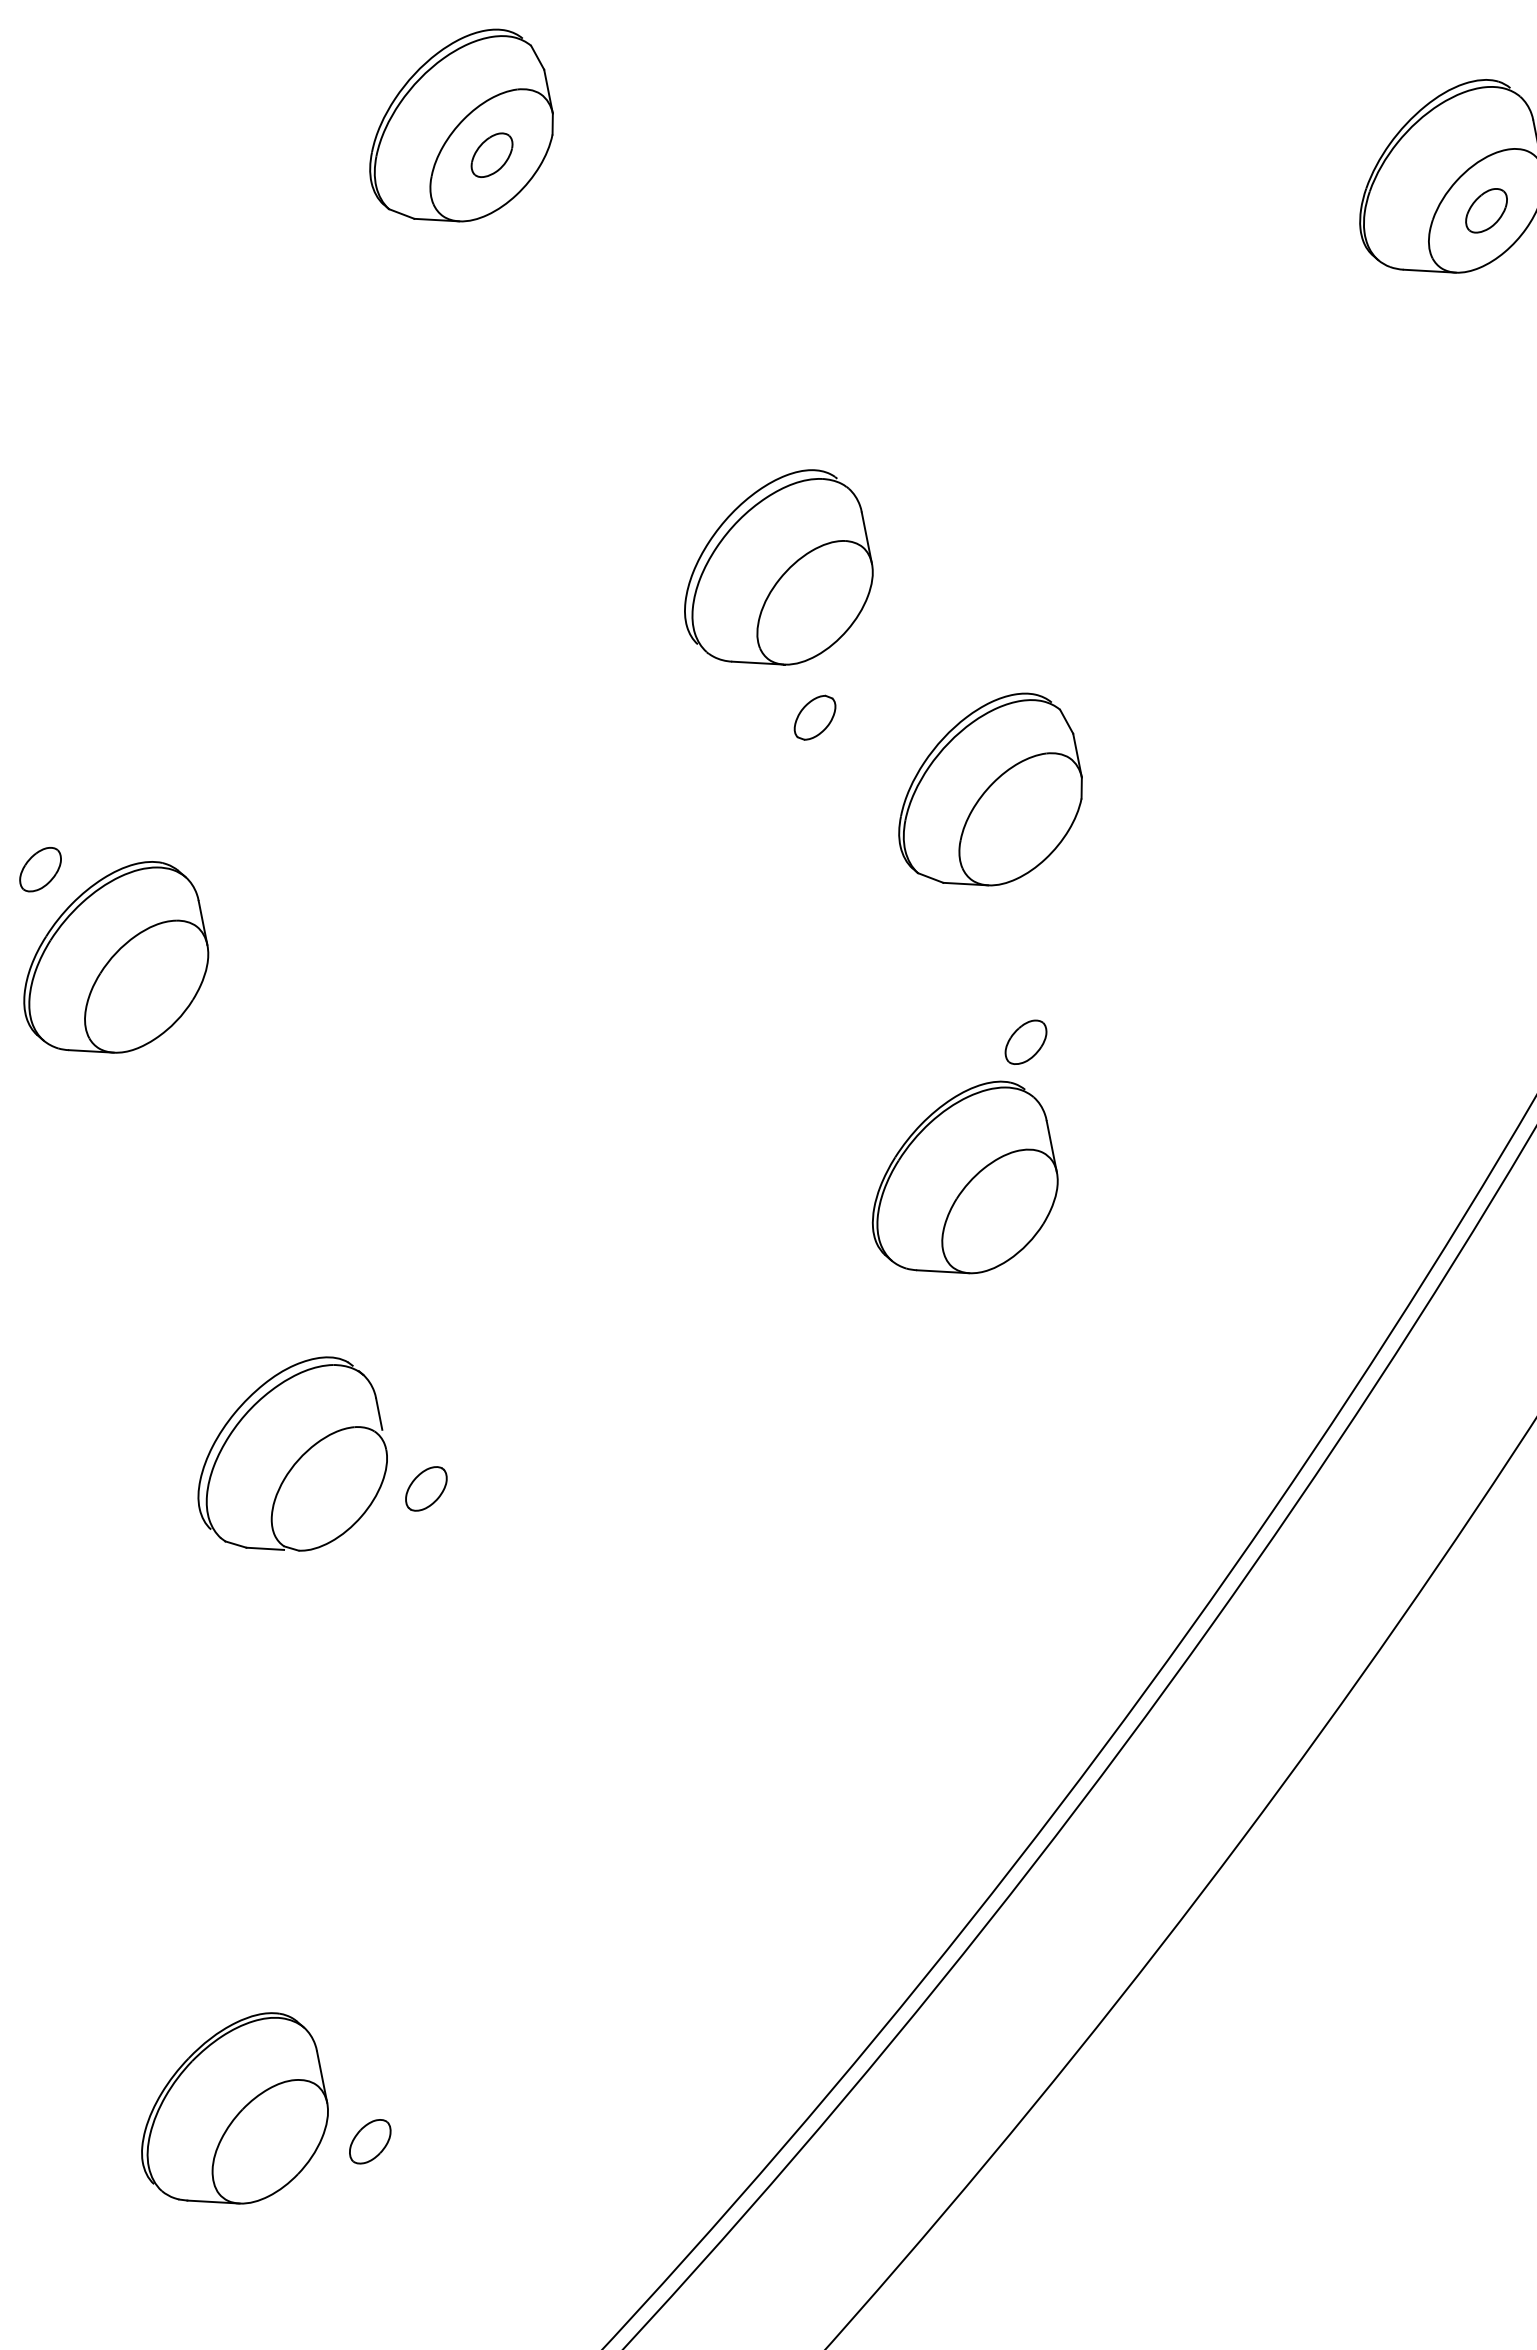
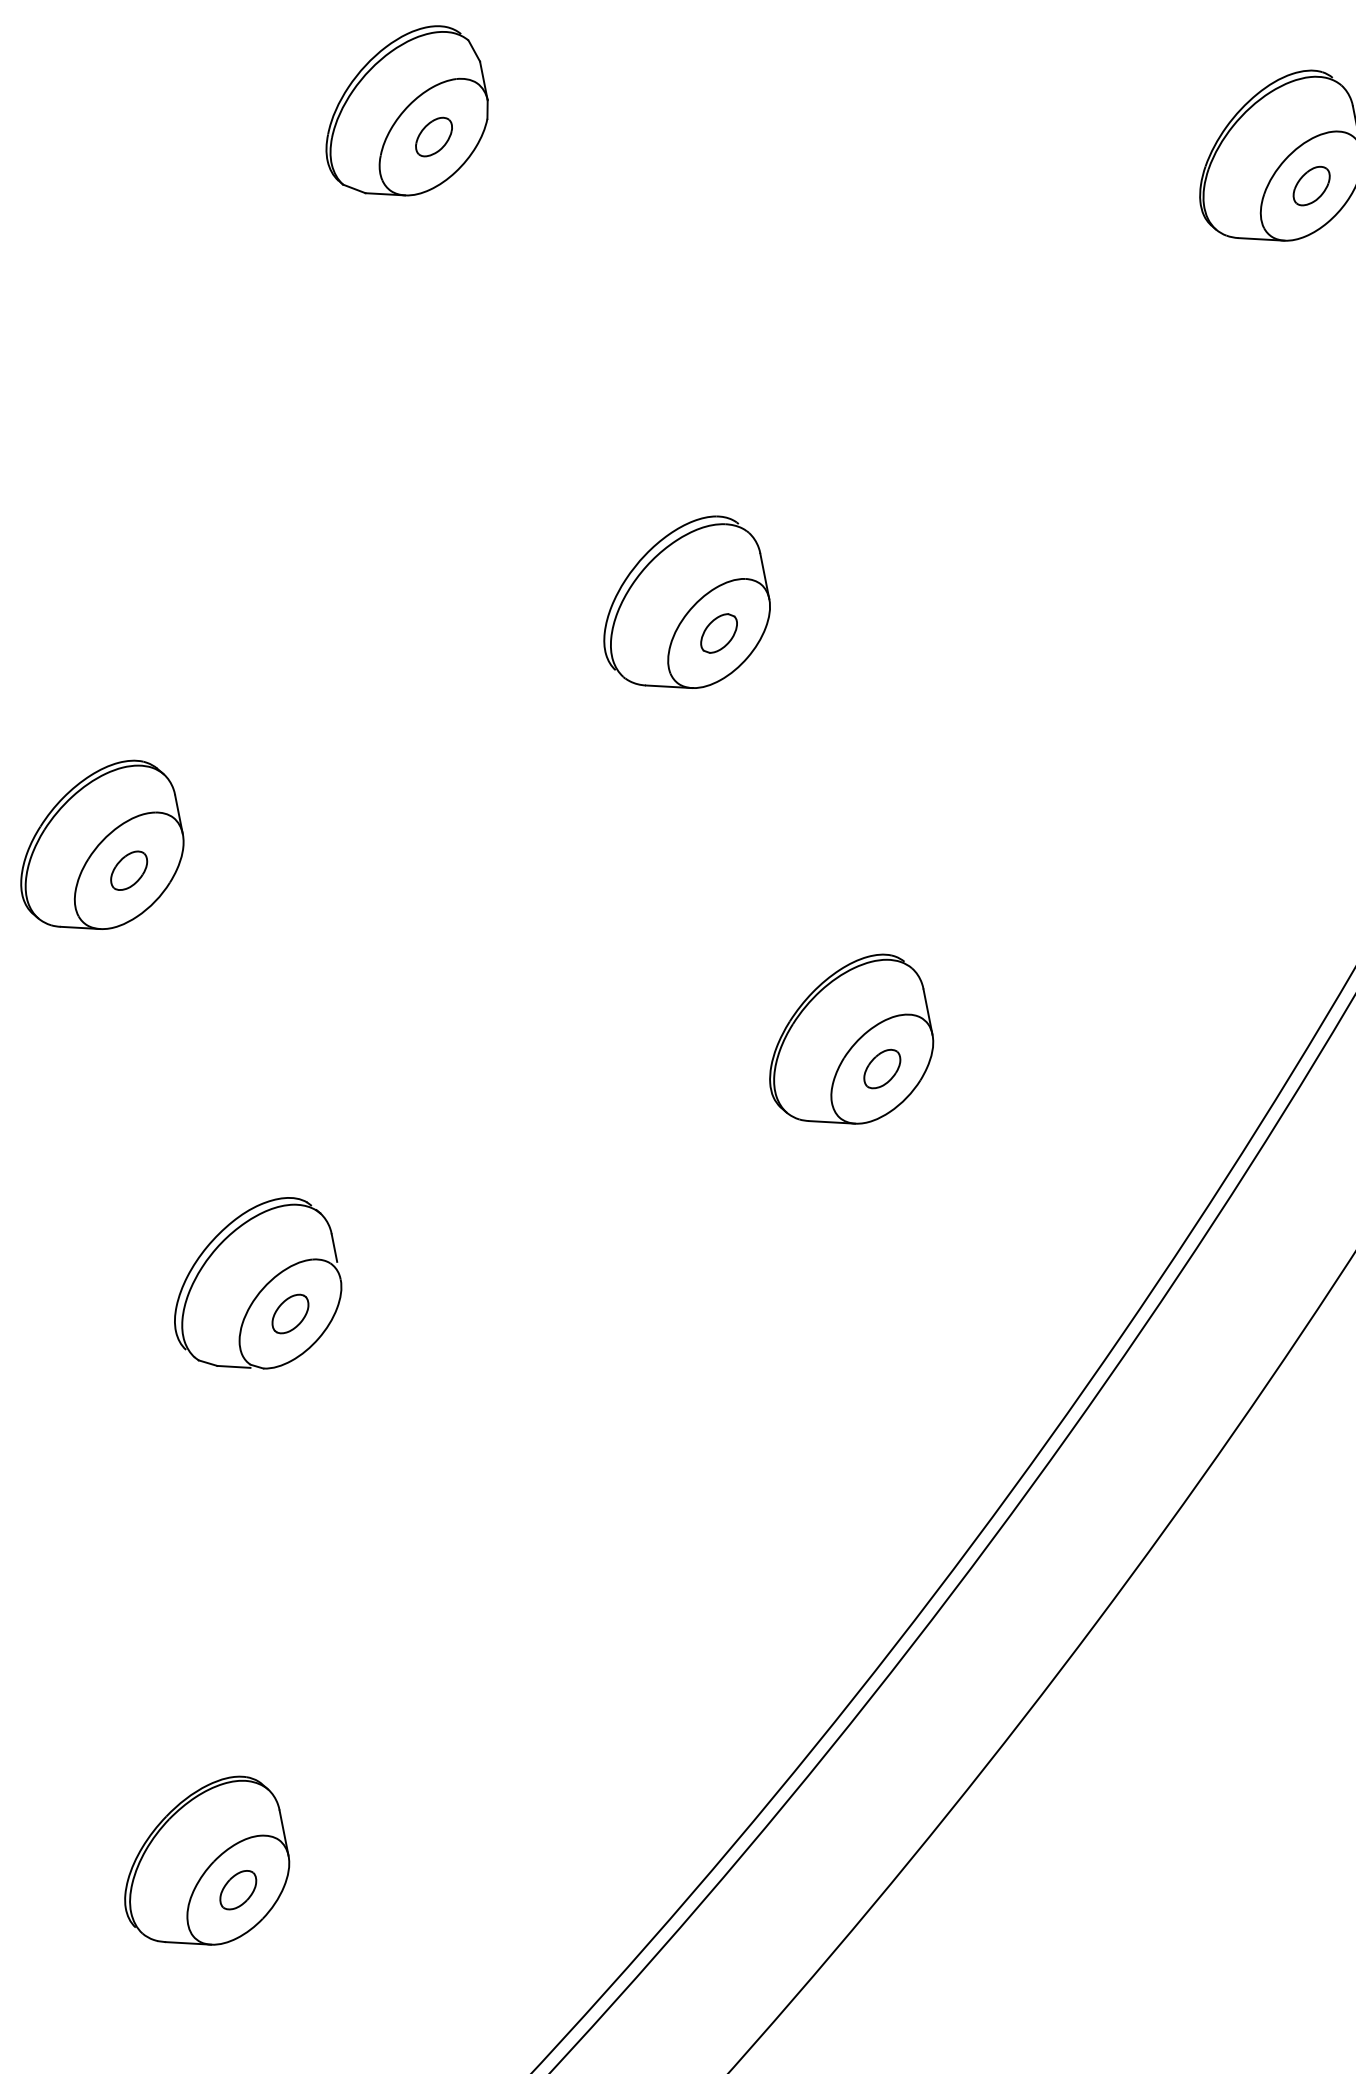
part: (778, 567) -> (686, 602), moved
part: (990, 789) -> (873, 696), removed
part: (40, 869) -> (129, 870), moved
part: (1025, 1041) -> (881, 1068), moved
part: (426, 1488) -> (290, 1313), moved
part: (370, 2141) -> (238, 1889), moved

